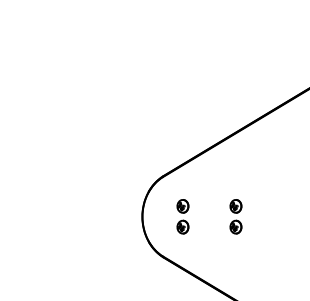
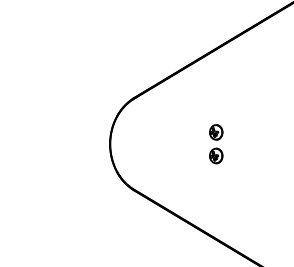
part: (182, 216) -> (155, 143), removed

